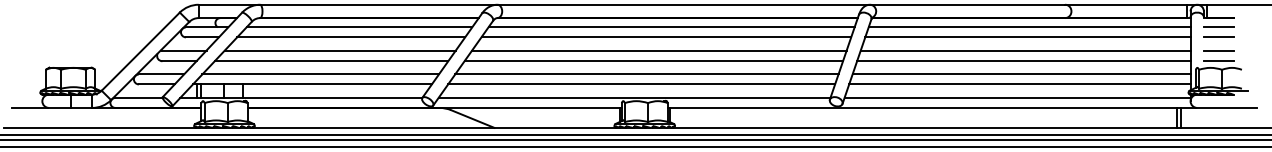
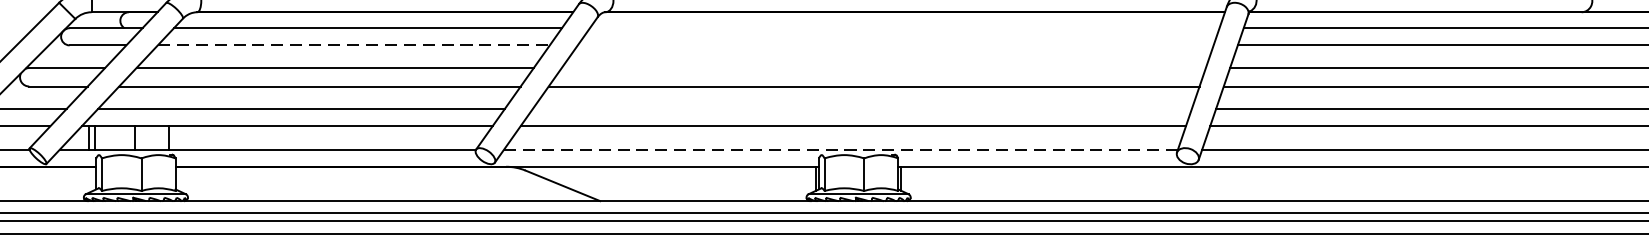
line: (671, 27) -> (904, 28), removed
line: (351, 37) -> (354, 45), solid -> dashed
line: (666, 37) -> (896, 45), removed
line: (659, 50) -> (883, 67), removed
line: (646, 74) -> (861, 109), removed
line: (634, 97) -> (840, 148), solid -> dashed

